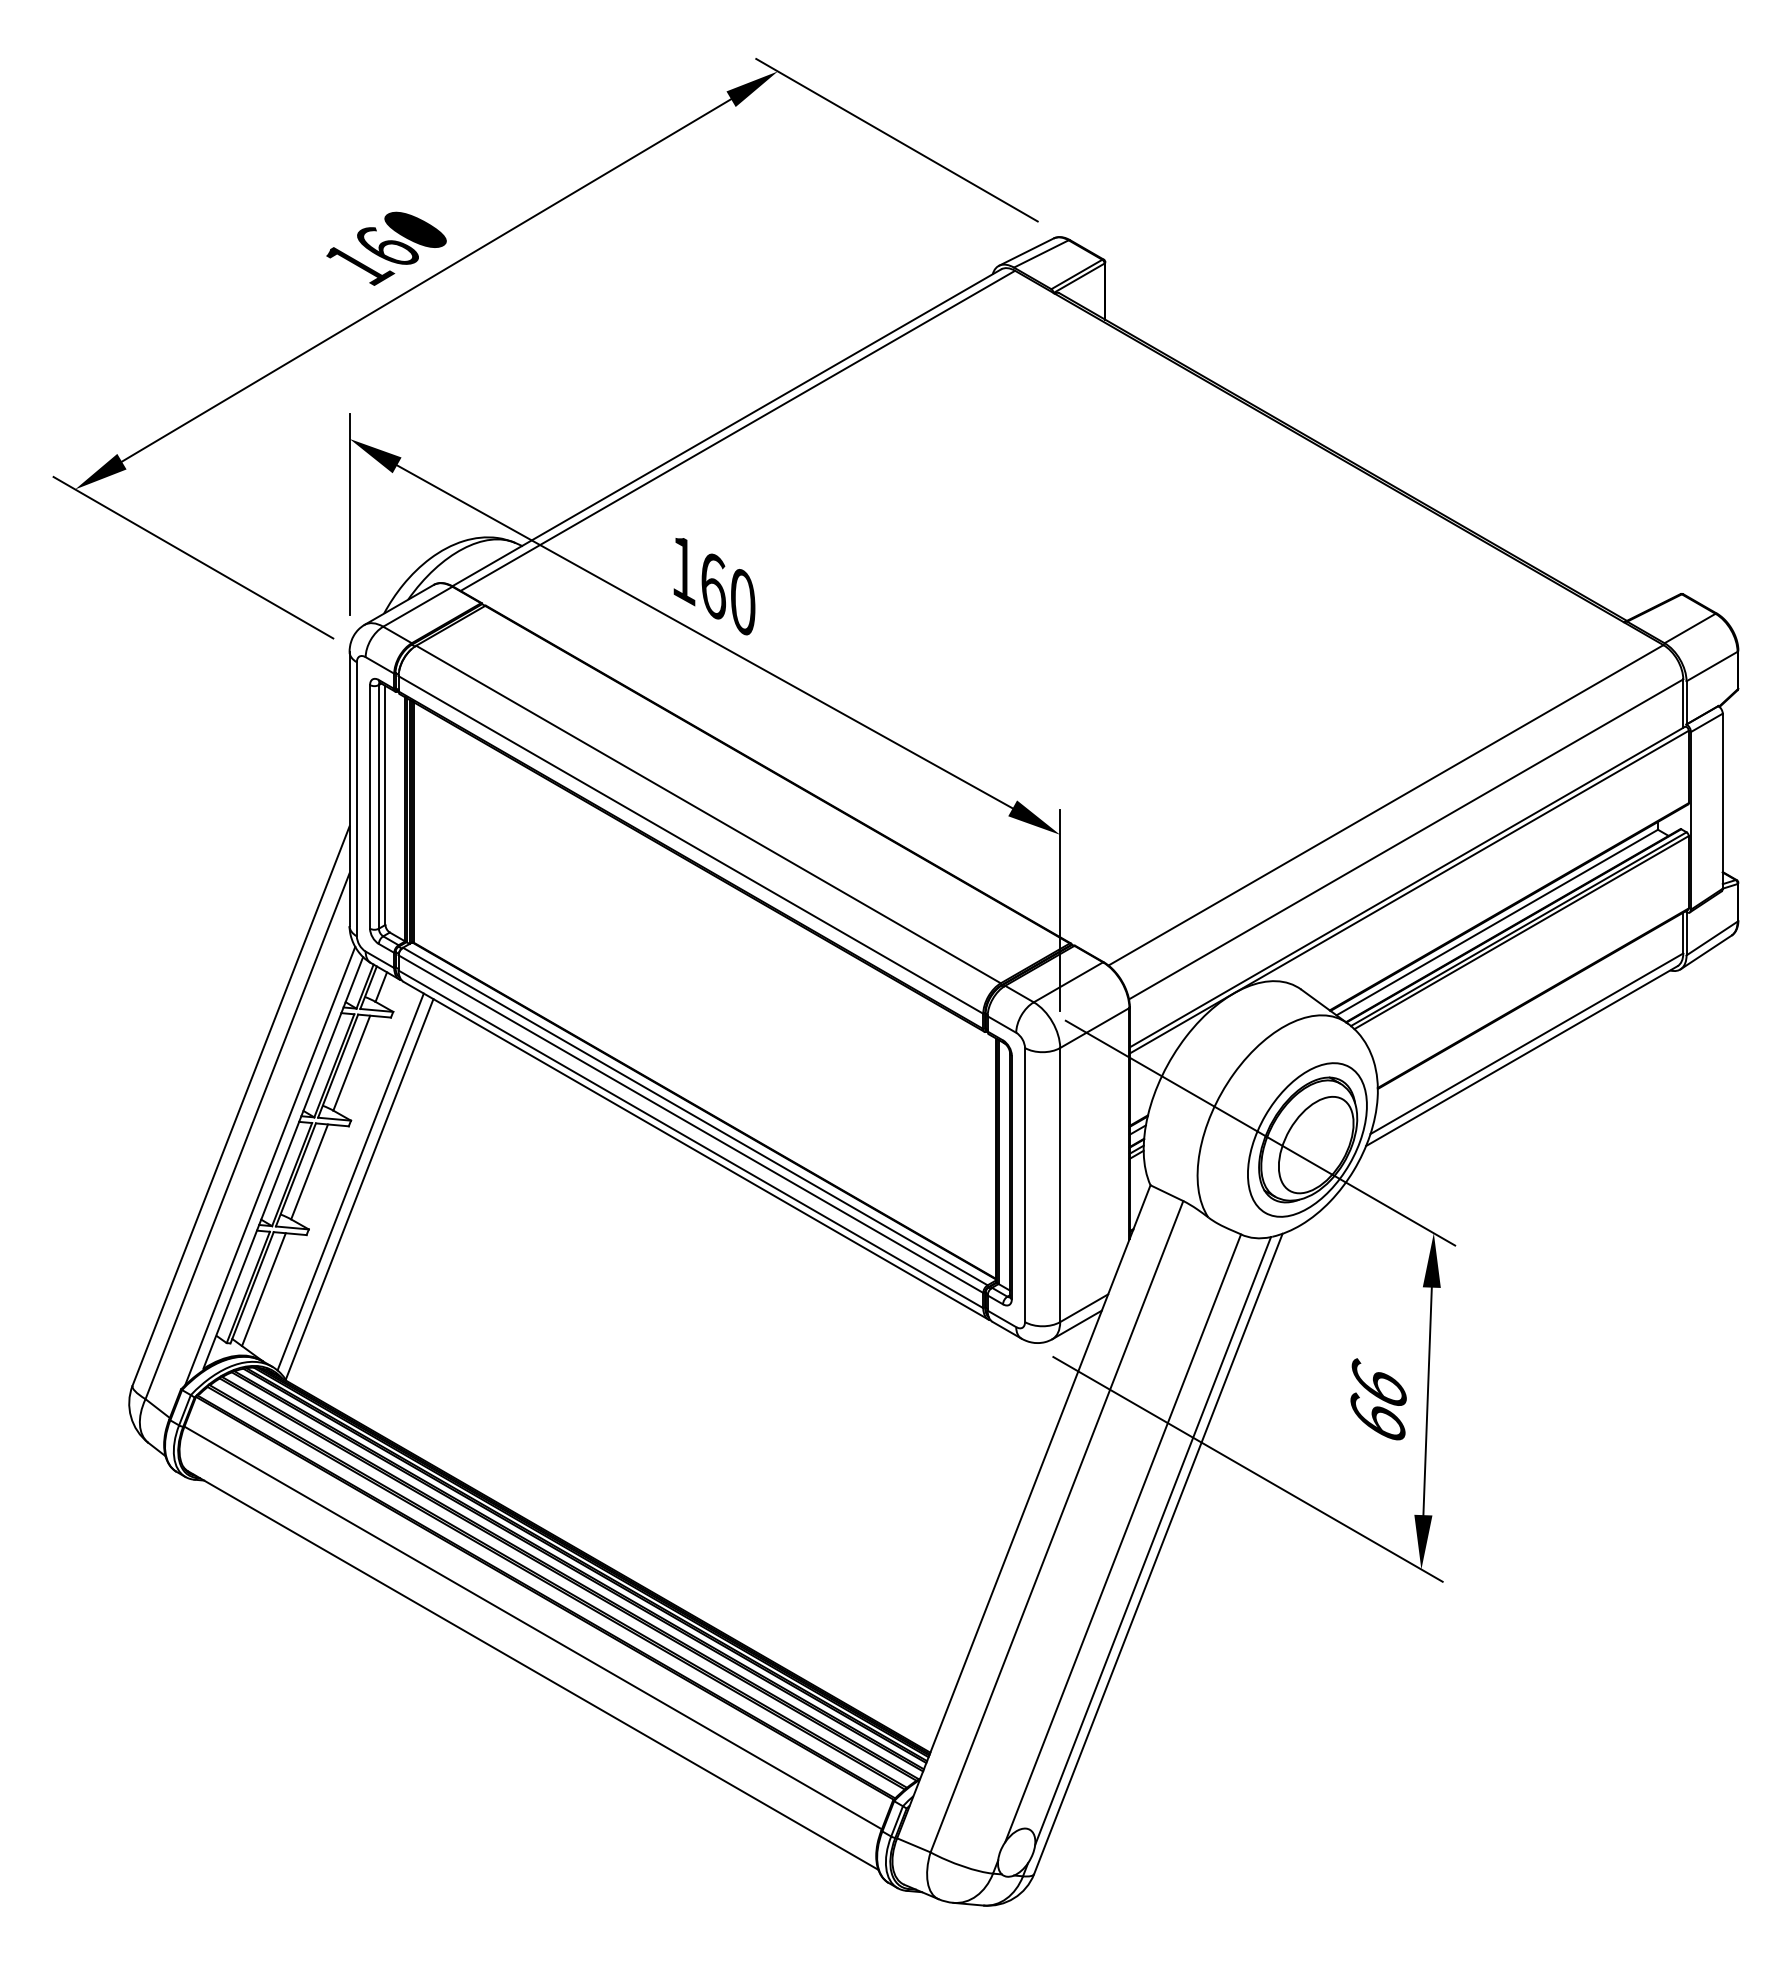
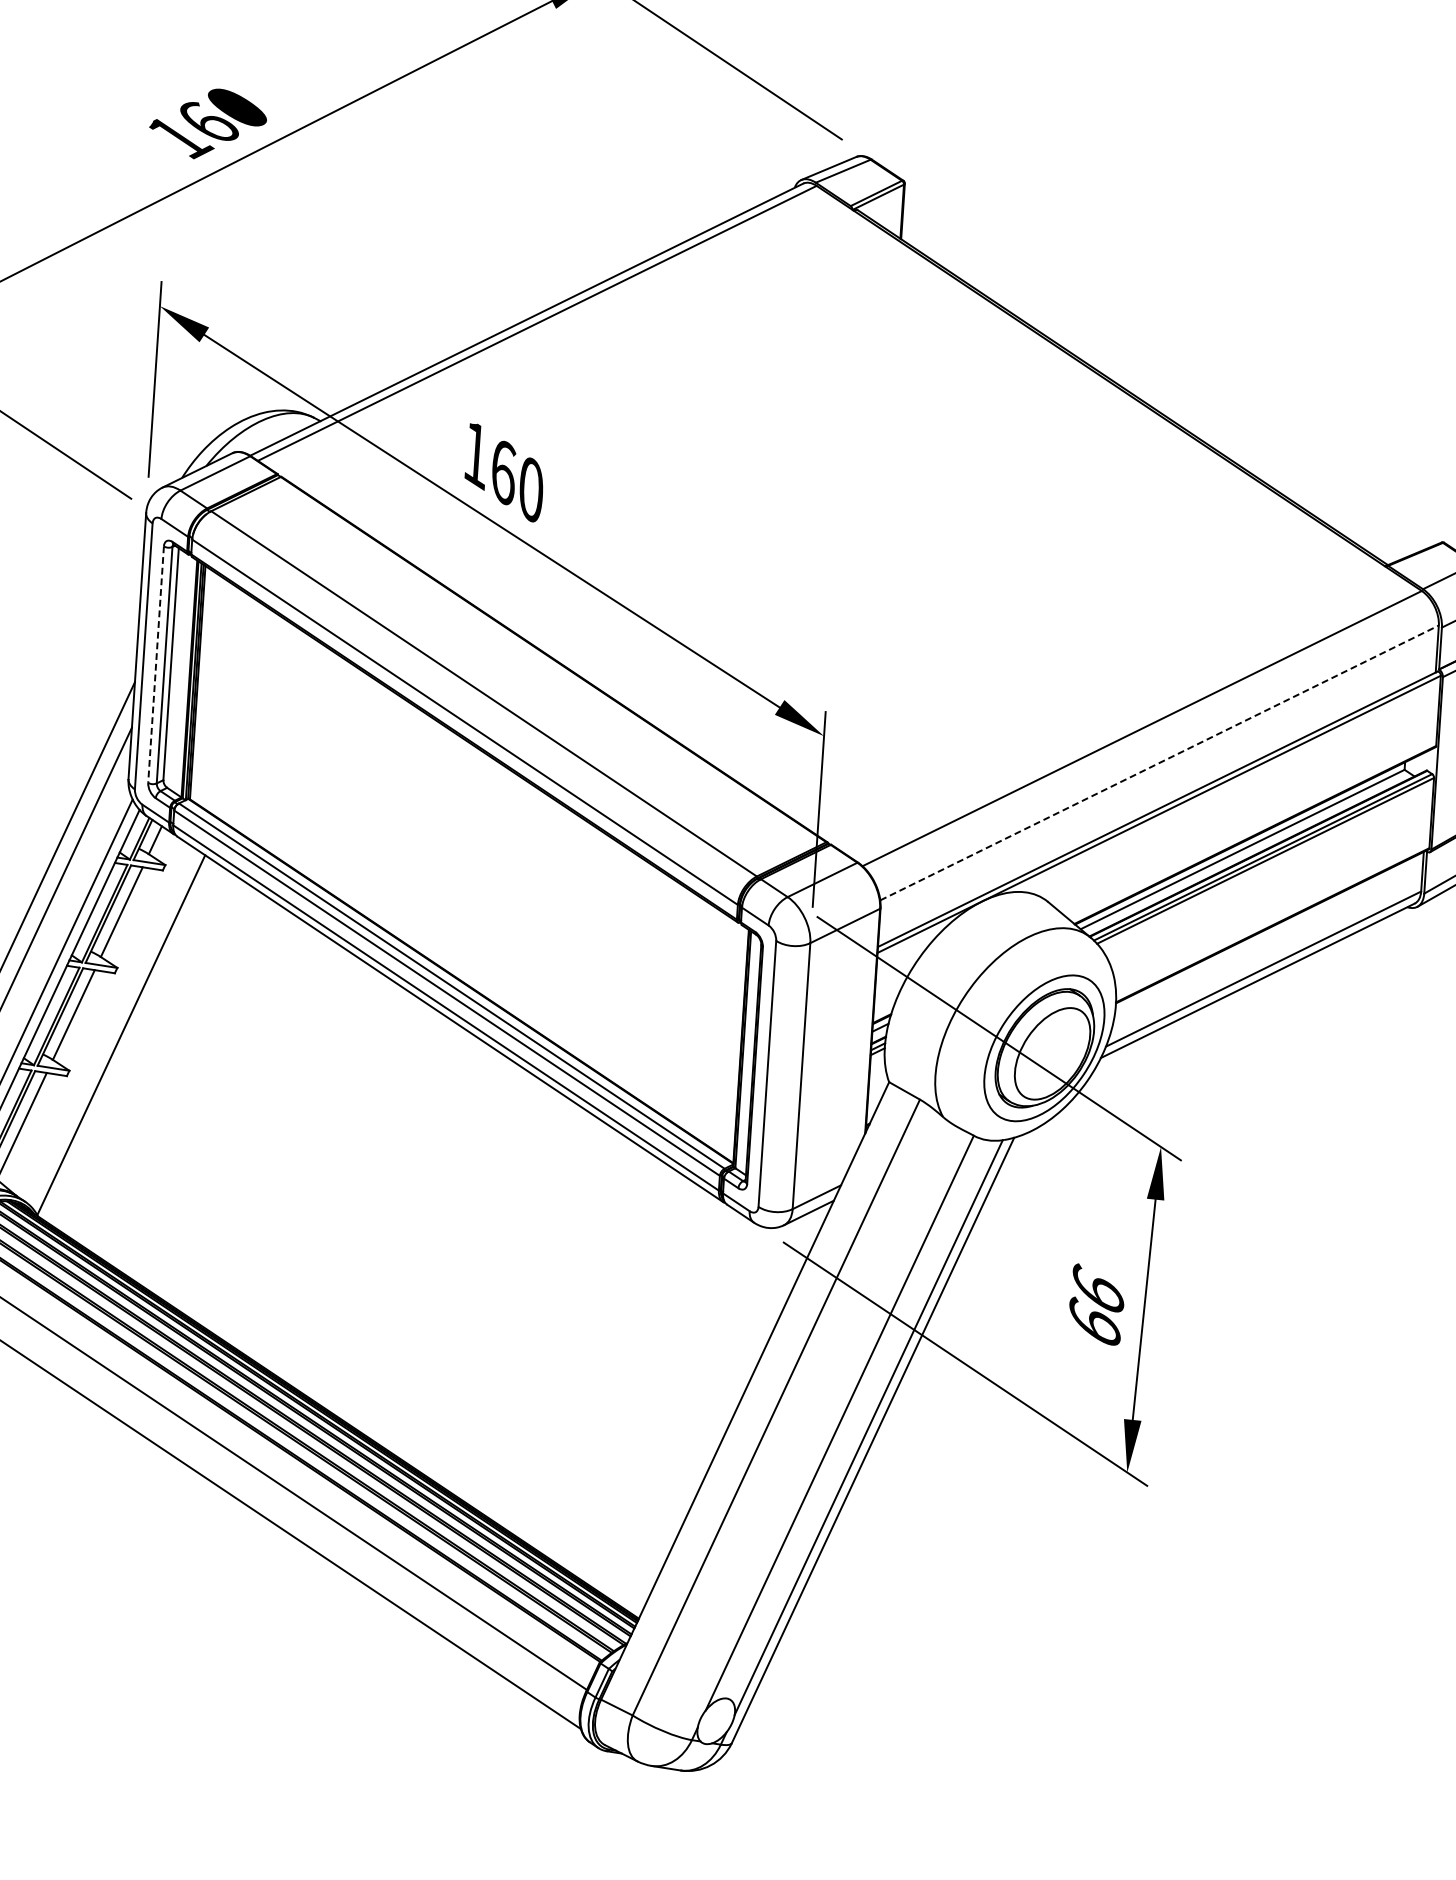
line: (370, 806) -> (156, 664), solid -> dashed
line: (1406, 839) -> (1159, 763), solid -> dashed
line: (350, 1181) -> (112, 1026), removed

